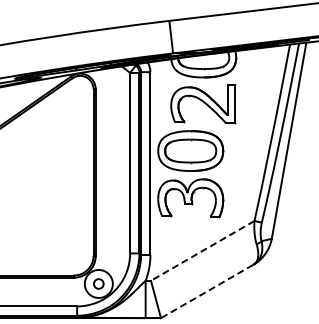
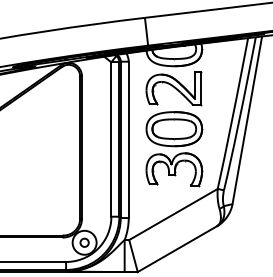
part: (190, 174) -> (174, 149), moved
line: (202, 250) -> (173, 214), dashed -> solid
line: (206, 291) -> (176, 249), dashed -> solid

